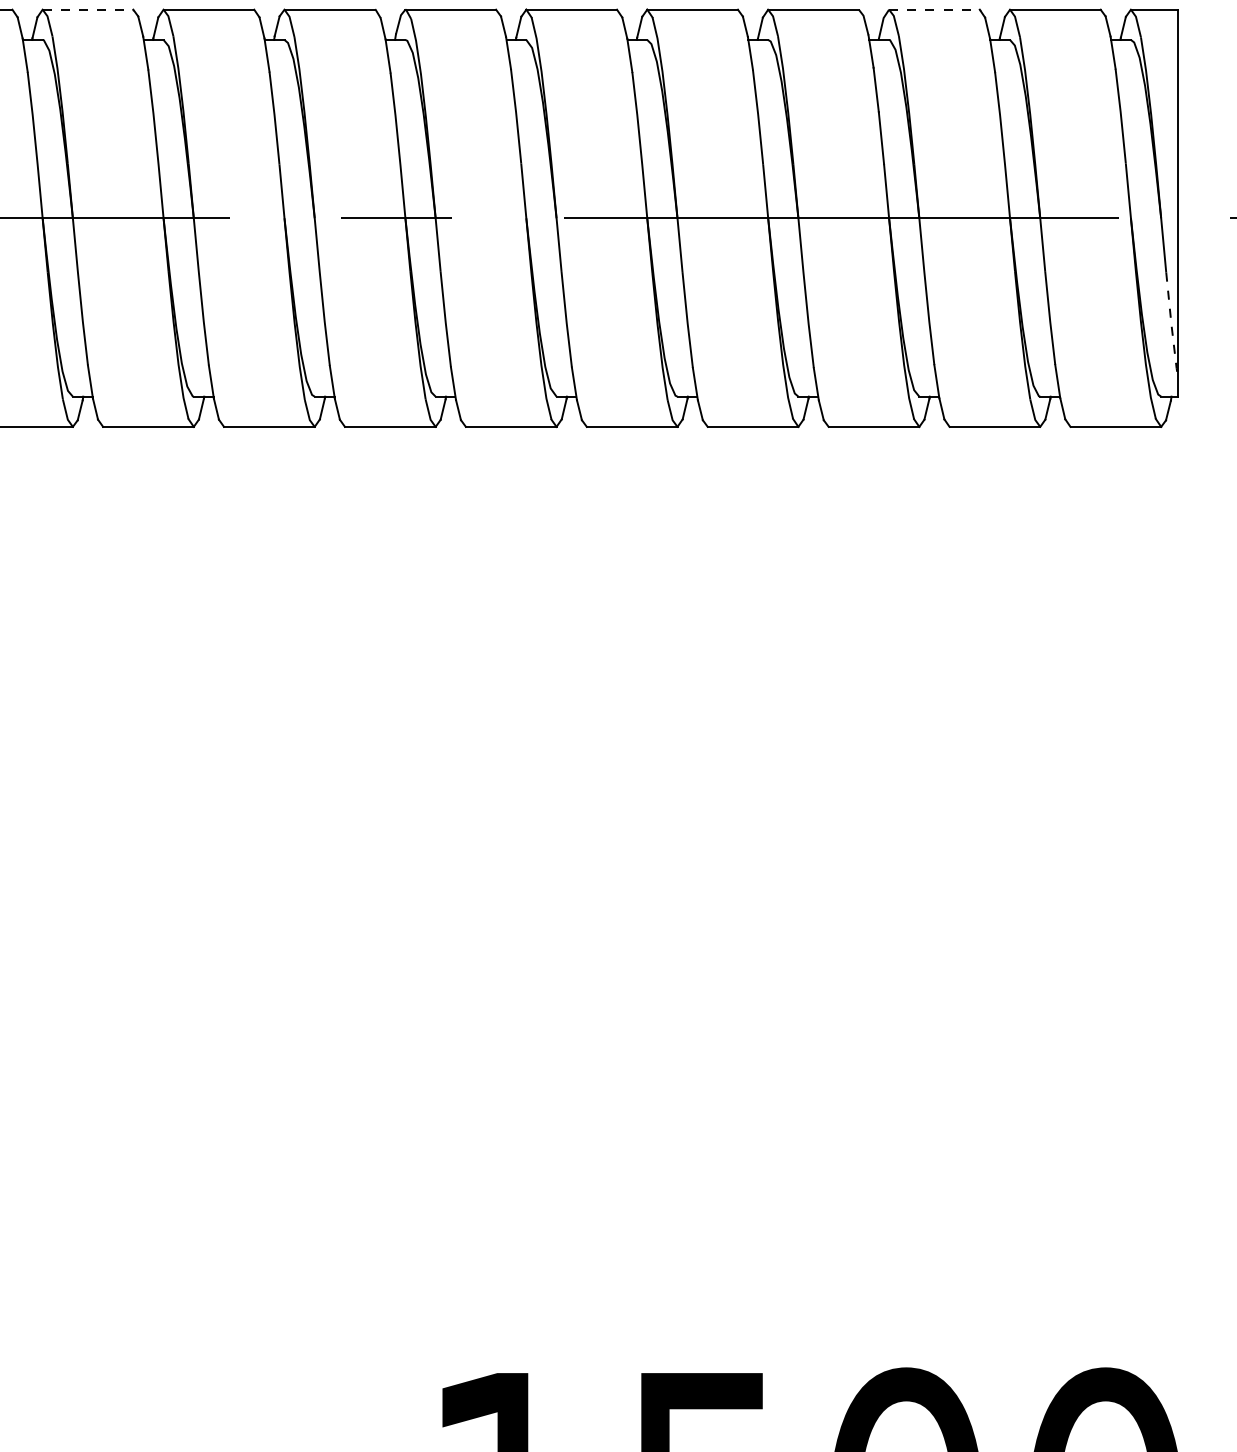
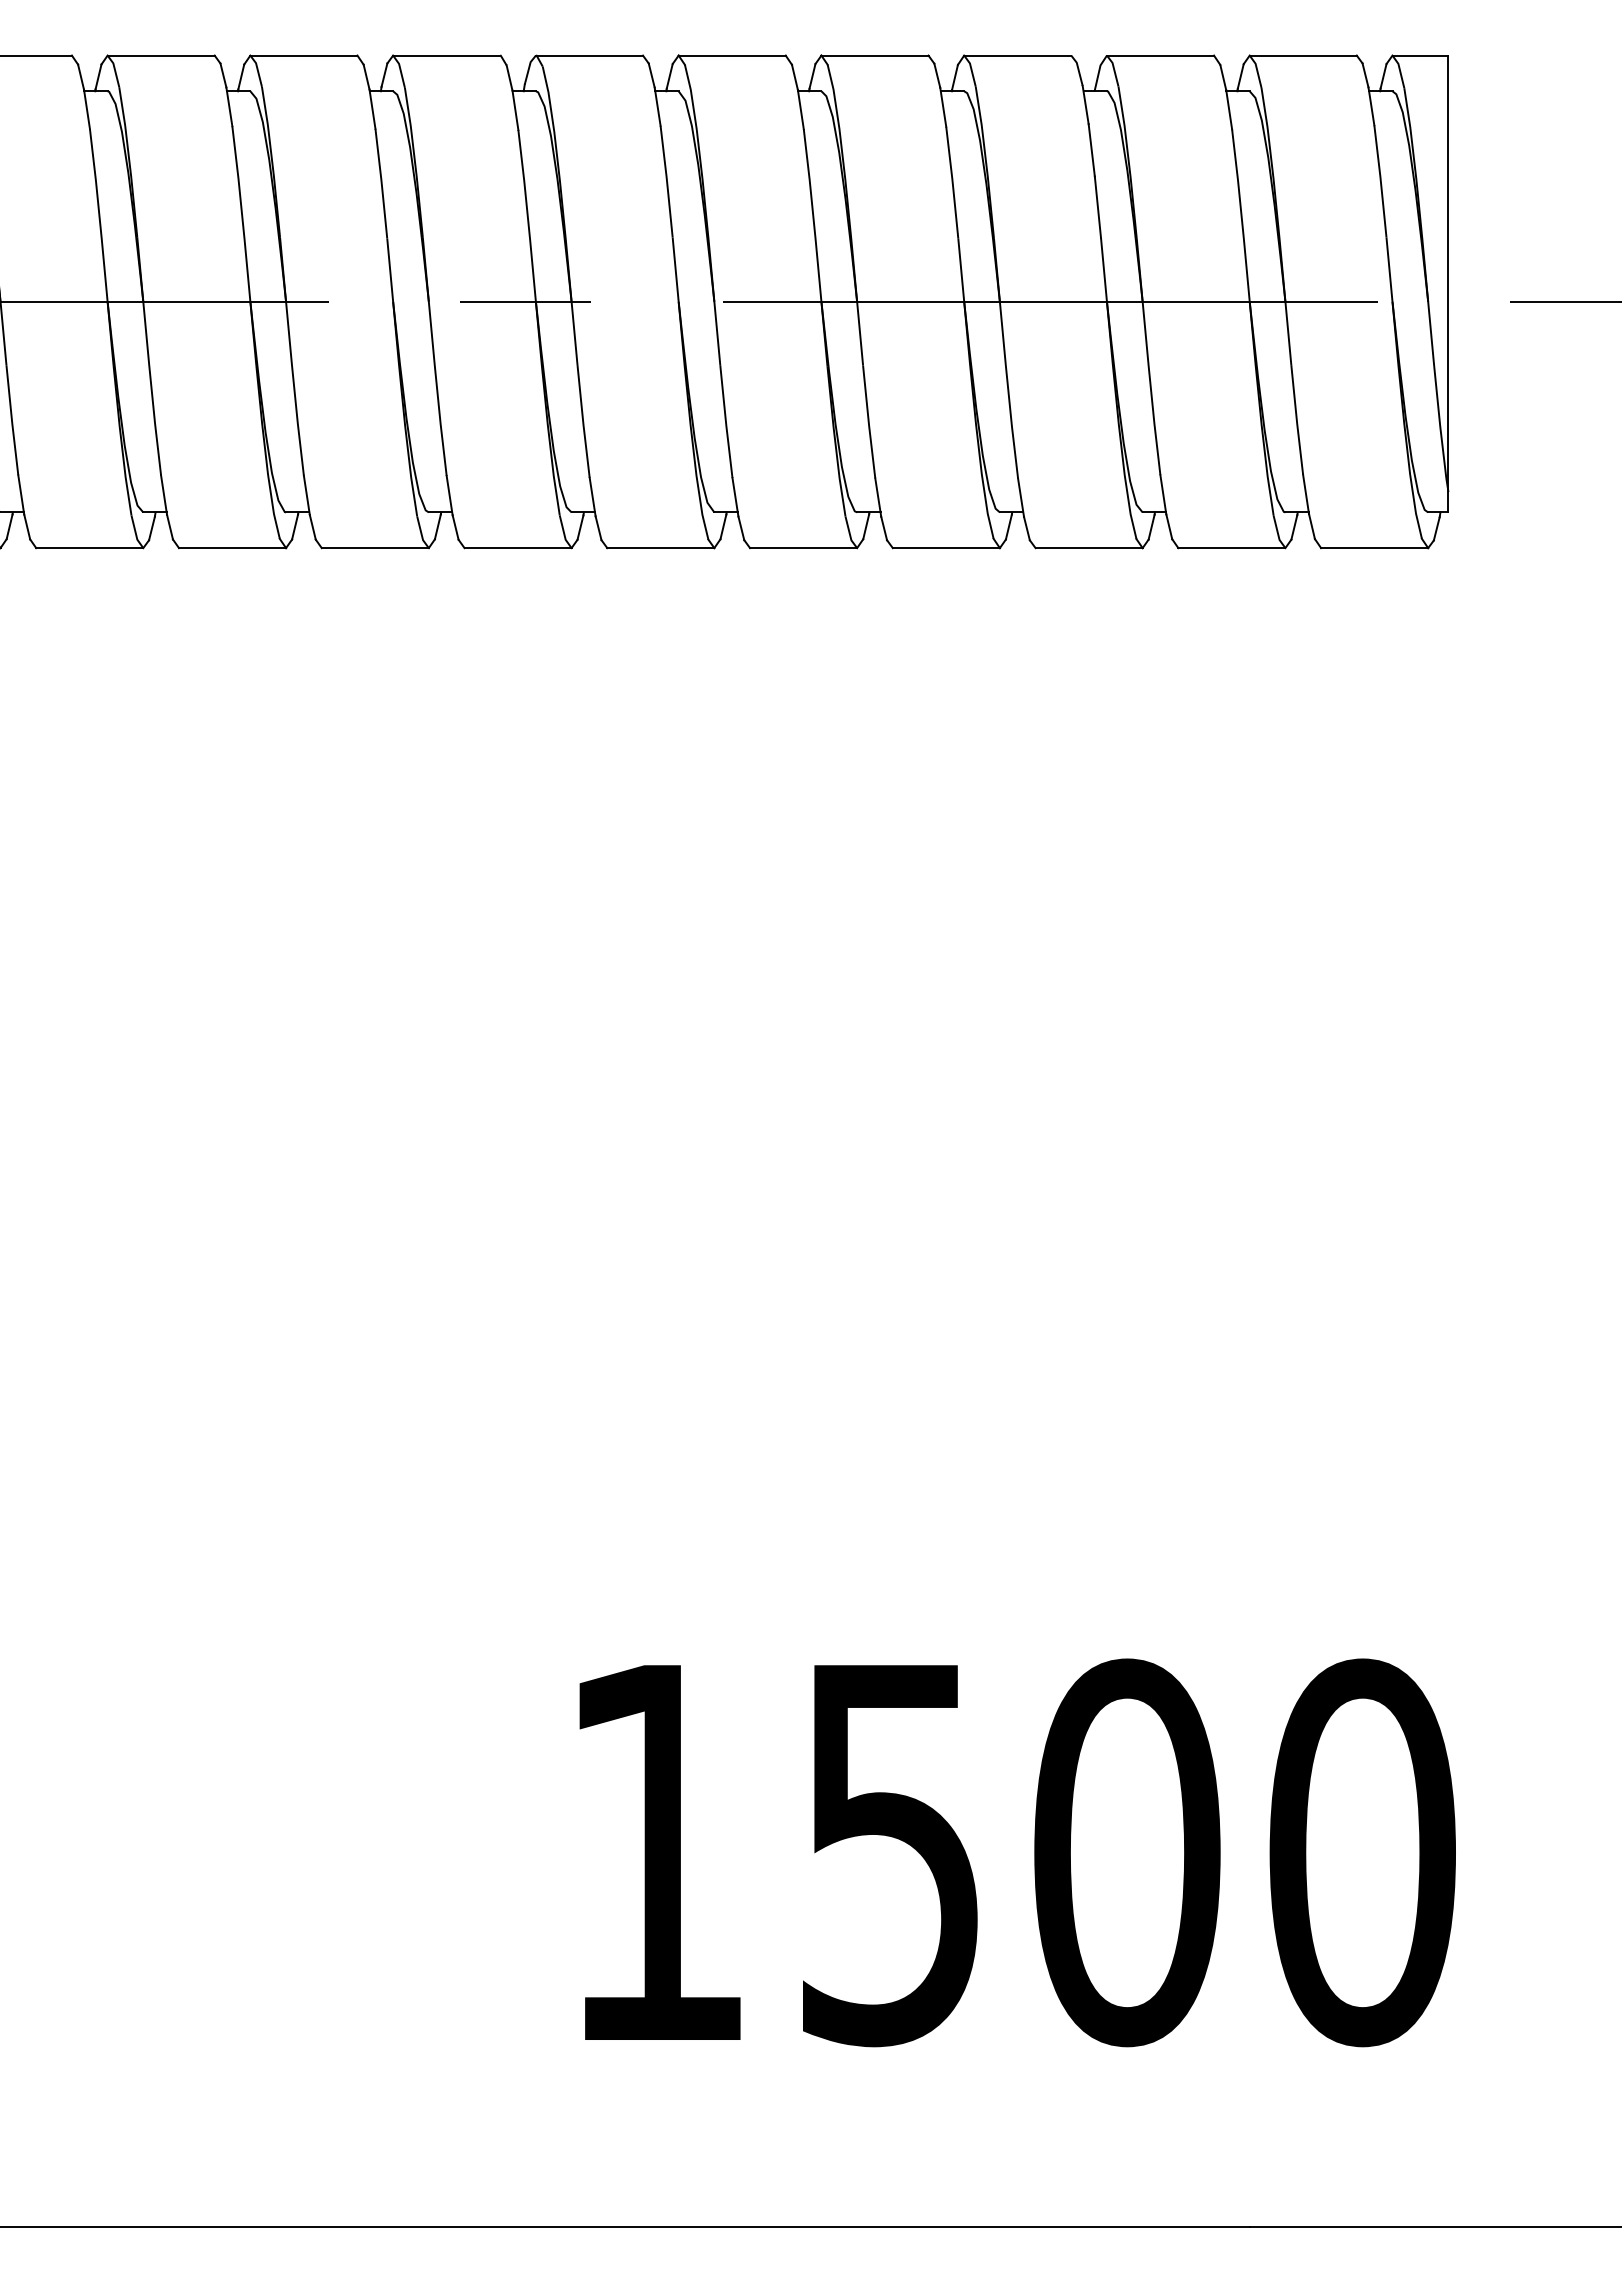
line: (88, 9) -> (161, 55), dashed -> solid
line: (934, 9) -> (1160, 55), dashed -> solid
line: (1171, 326) -> (1440, 429), dashed -> solid

